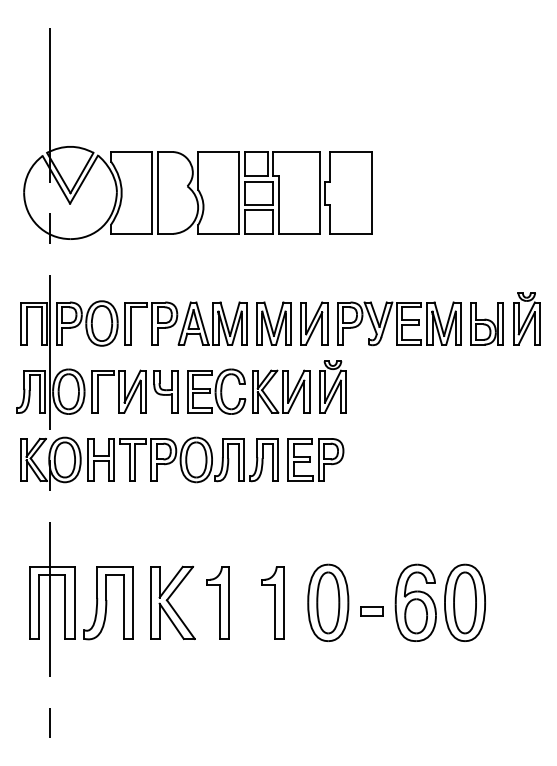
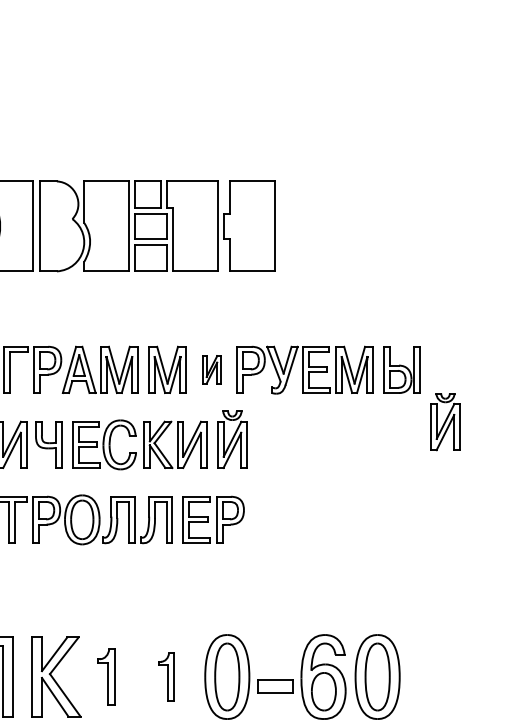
part: (526, 318) -> (445, 421), moved
part: (314, 323) -> (212, 369), size x0.6
part: (217, 602) -> (105, 676), size x0.7
part: (272, 602) -> (165, 676), size x0.6
part: (371, 611) -> (274, 686), size x1.4

